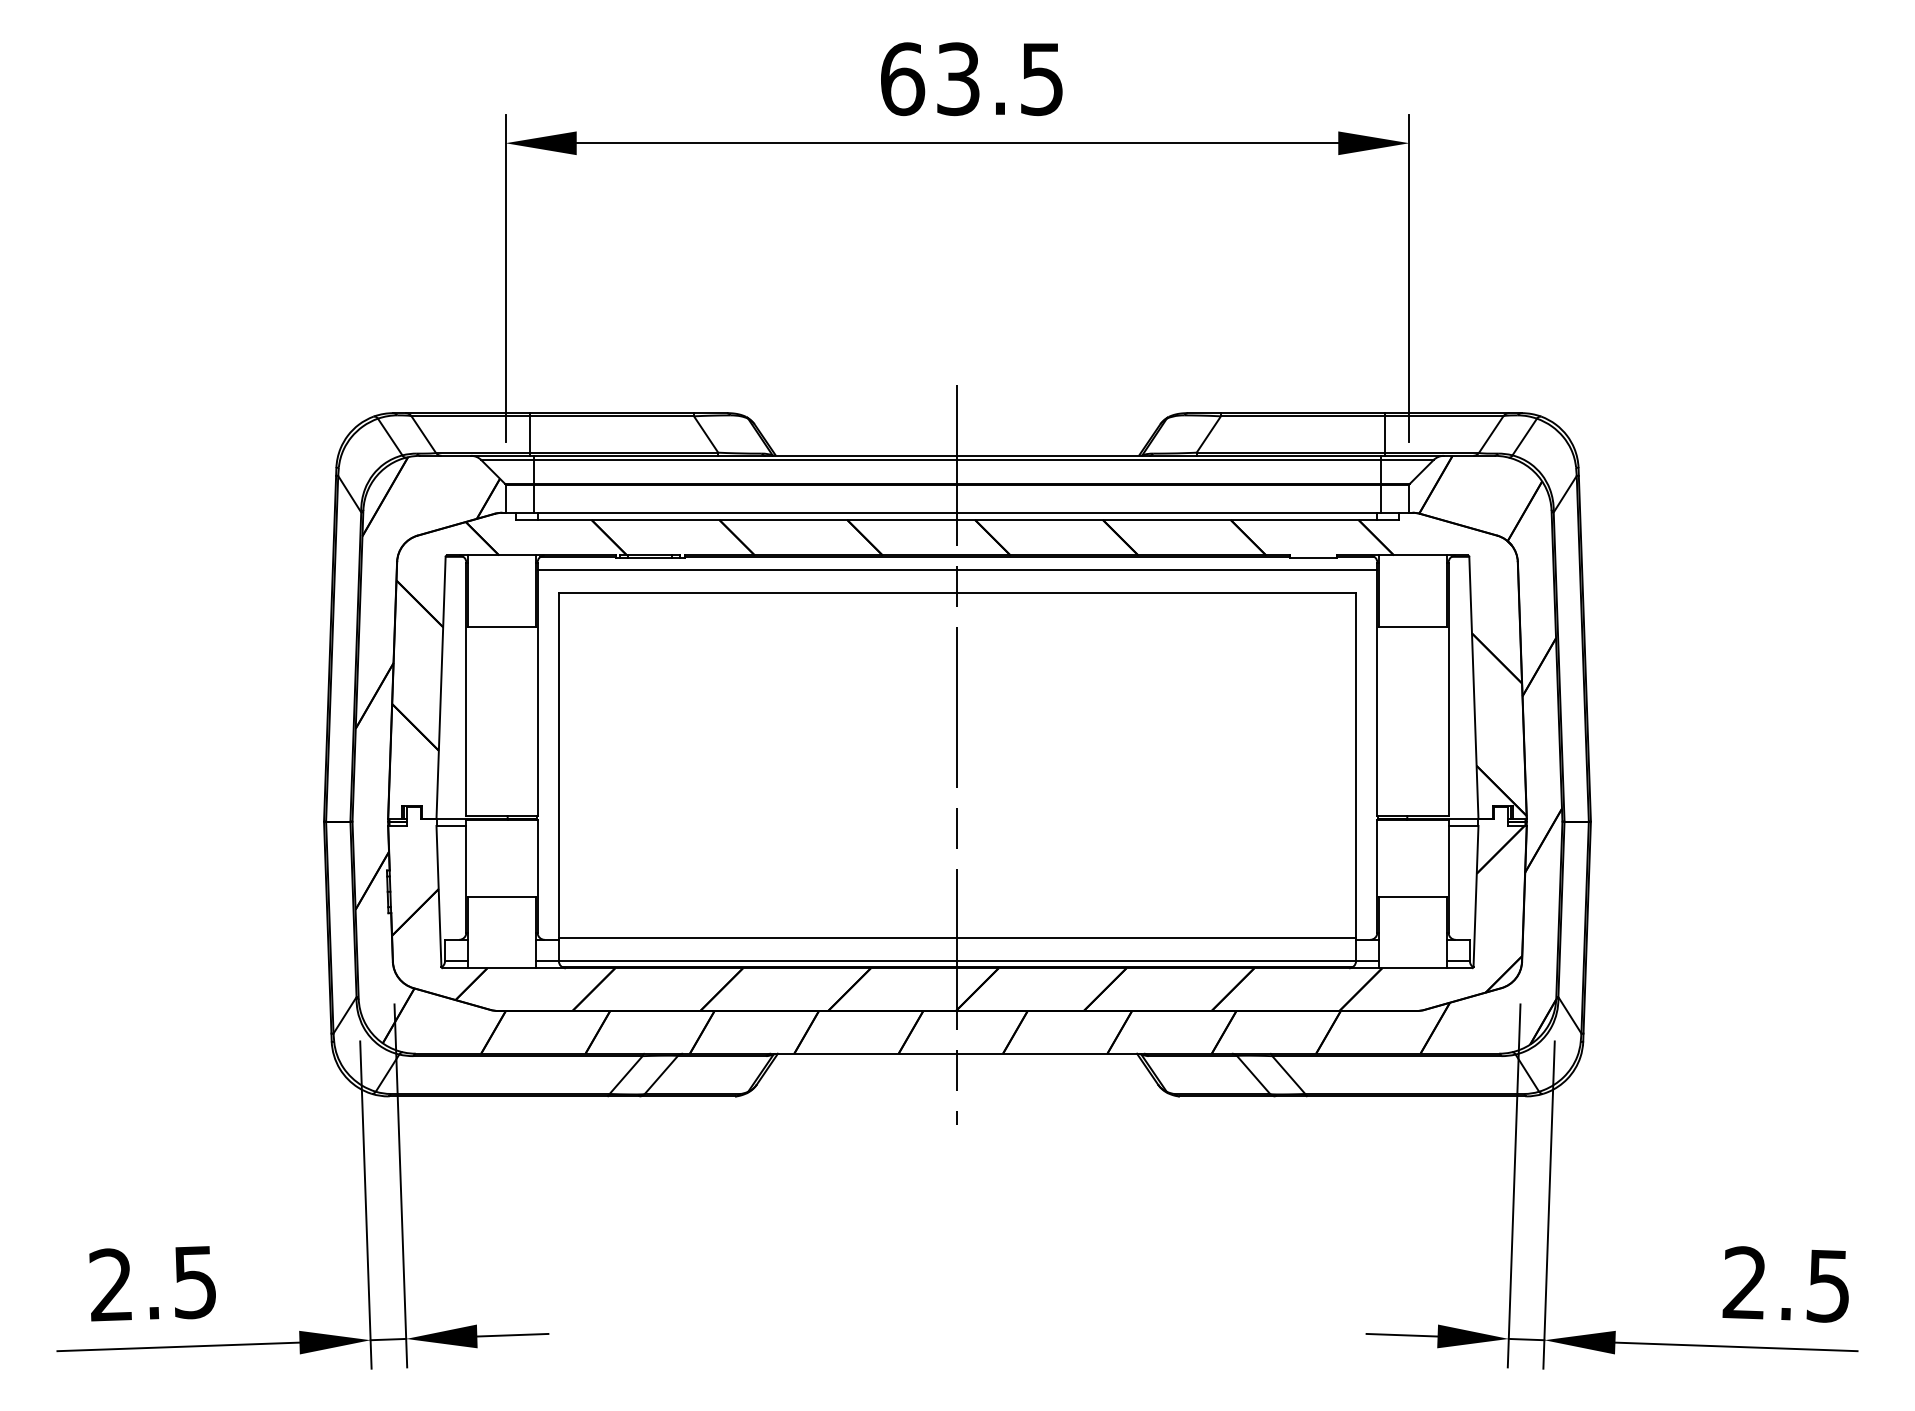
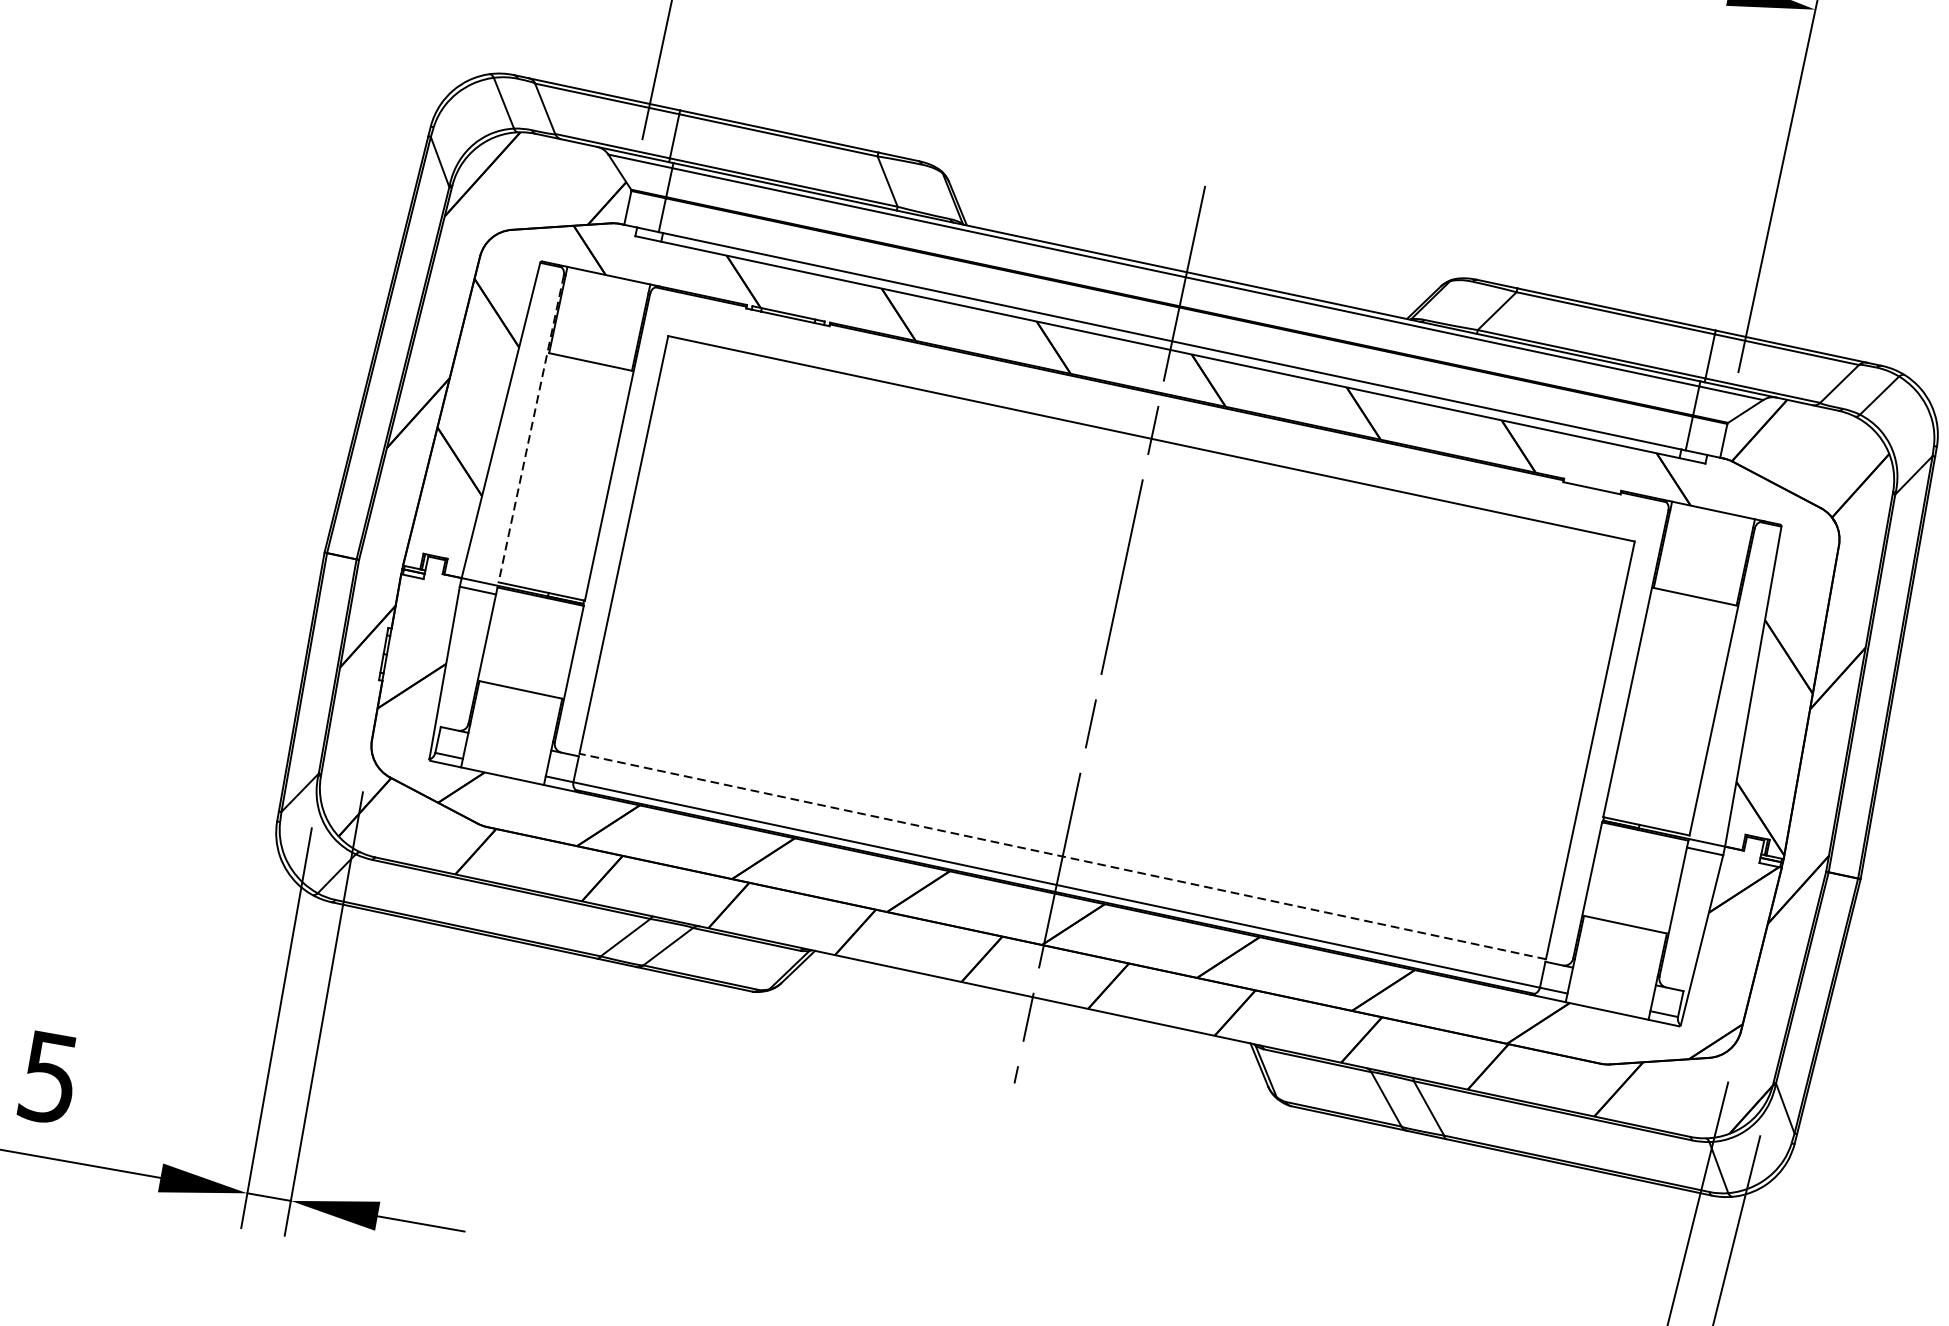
line: (957, 569) -> (1157, 410), removed
line: (466, 689) -> (531, 429), solid -> dashed
line: (957, 937) -> (1062, 856), solid -> dashed

